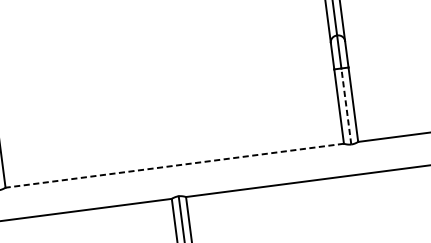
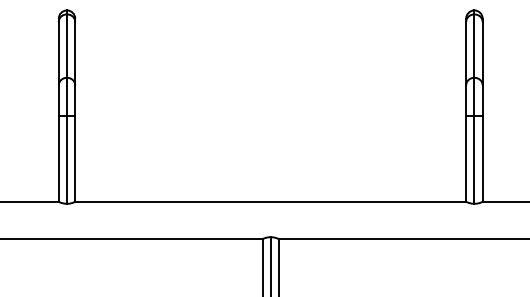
line: (346, 106) -> (474, 159), dashed -> solid
line: (174, 165) -> (270, 201), dashed -> solid

